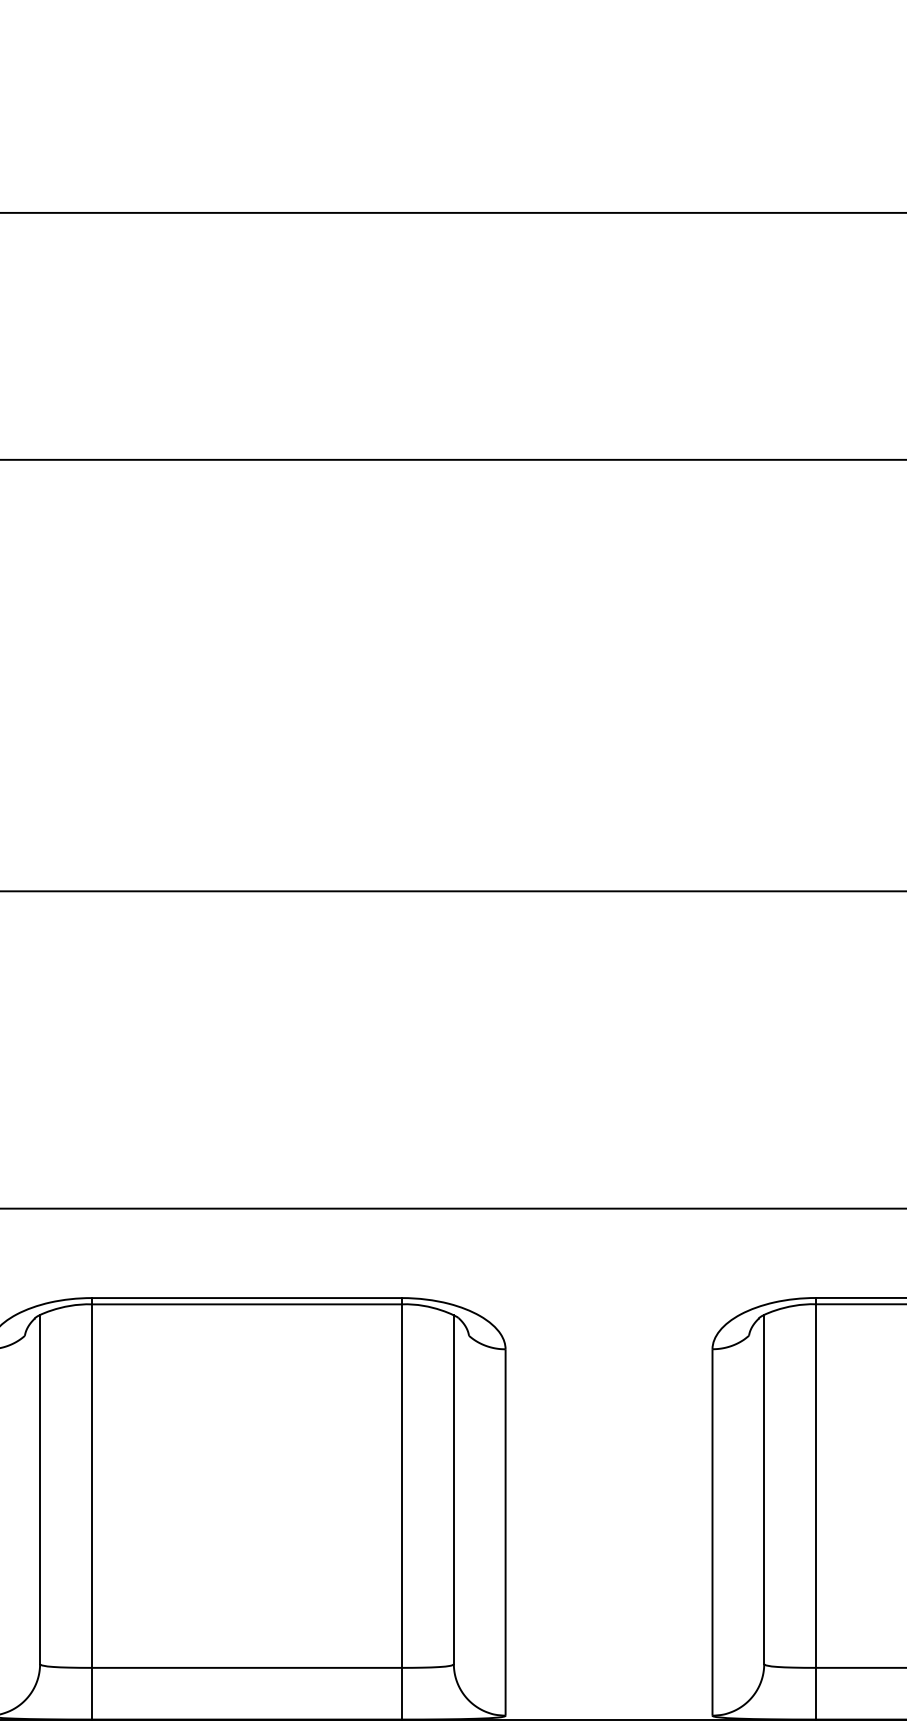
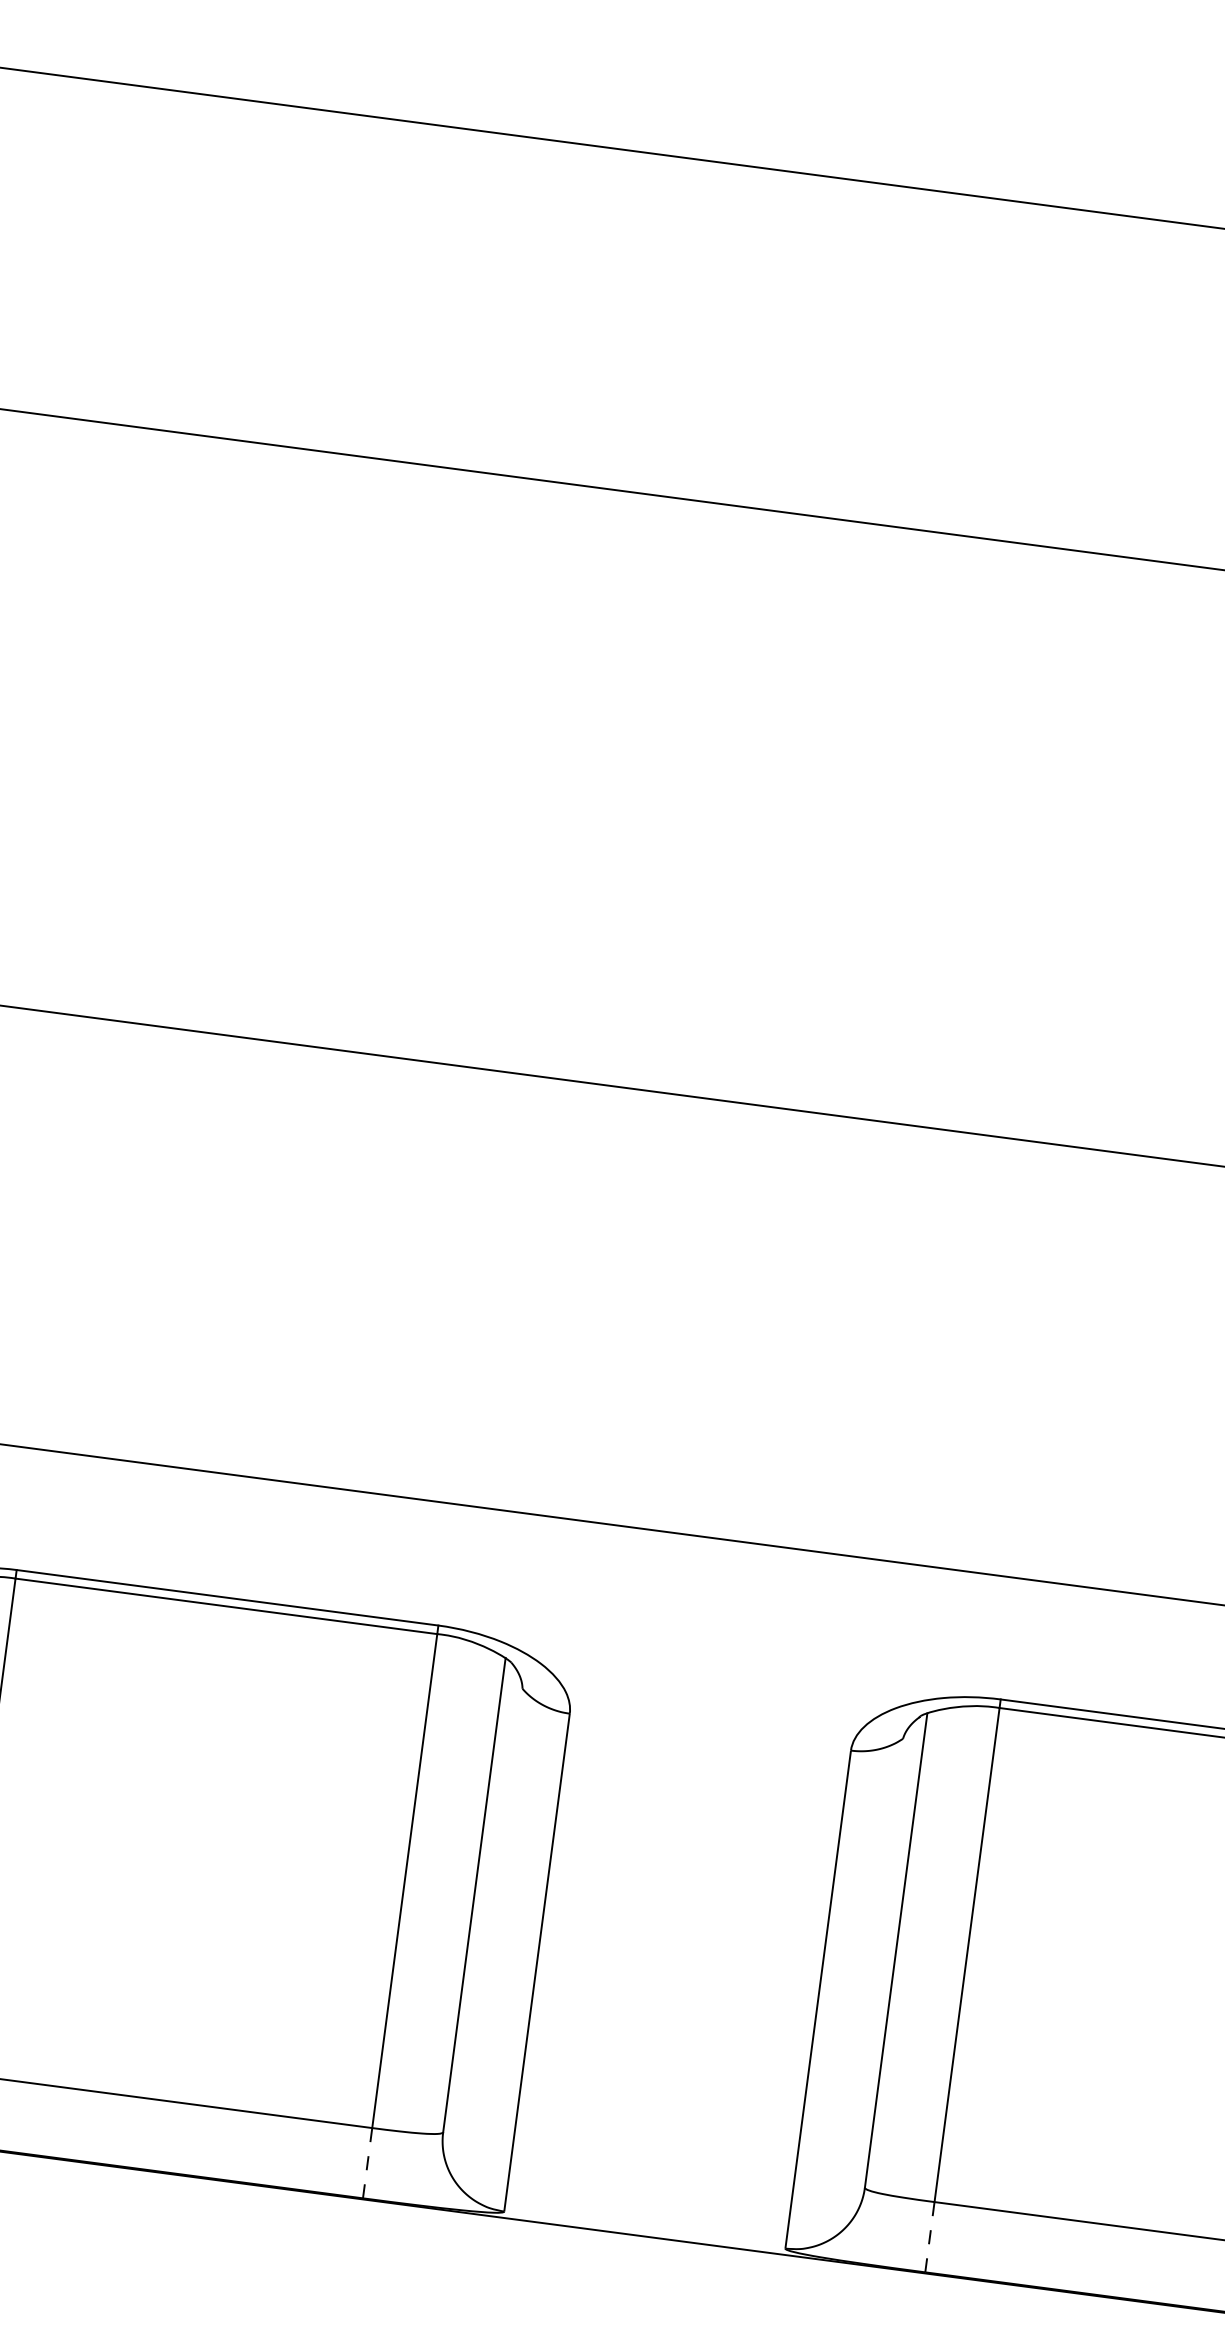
line: (402, 1693) -> (368, 2162), solid -> dashed
line: (815, 1693) -> (929, 2236), solid -> dashed

